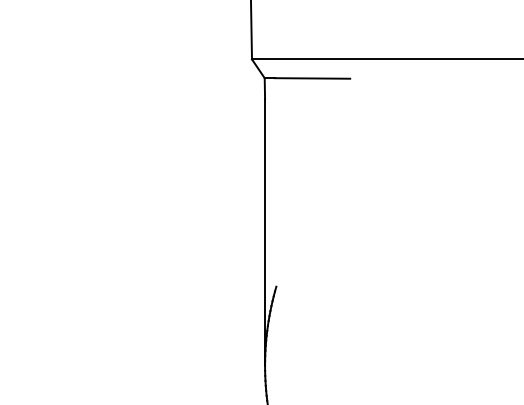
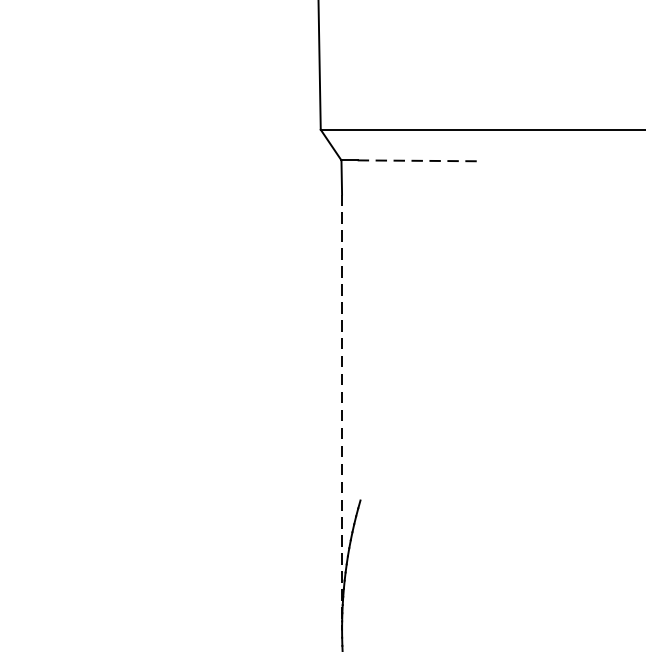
line: (312, 78) -> (419, 160), solid -> dashed
line: (265, 232) -> (342, 412), solid -> dashed

